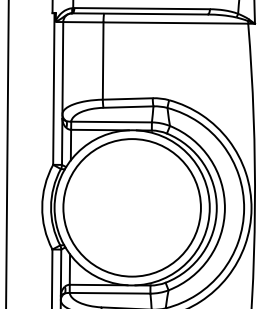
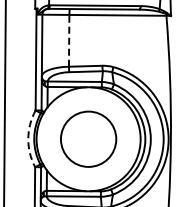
line: (103, 60) -> (69, 40), solid -> dashed
arc: (42, 206) -> (28, 138), solid -> dashed
circle: (132, 208) -> (88, 139), size x0.6

